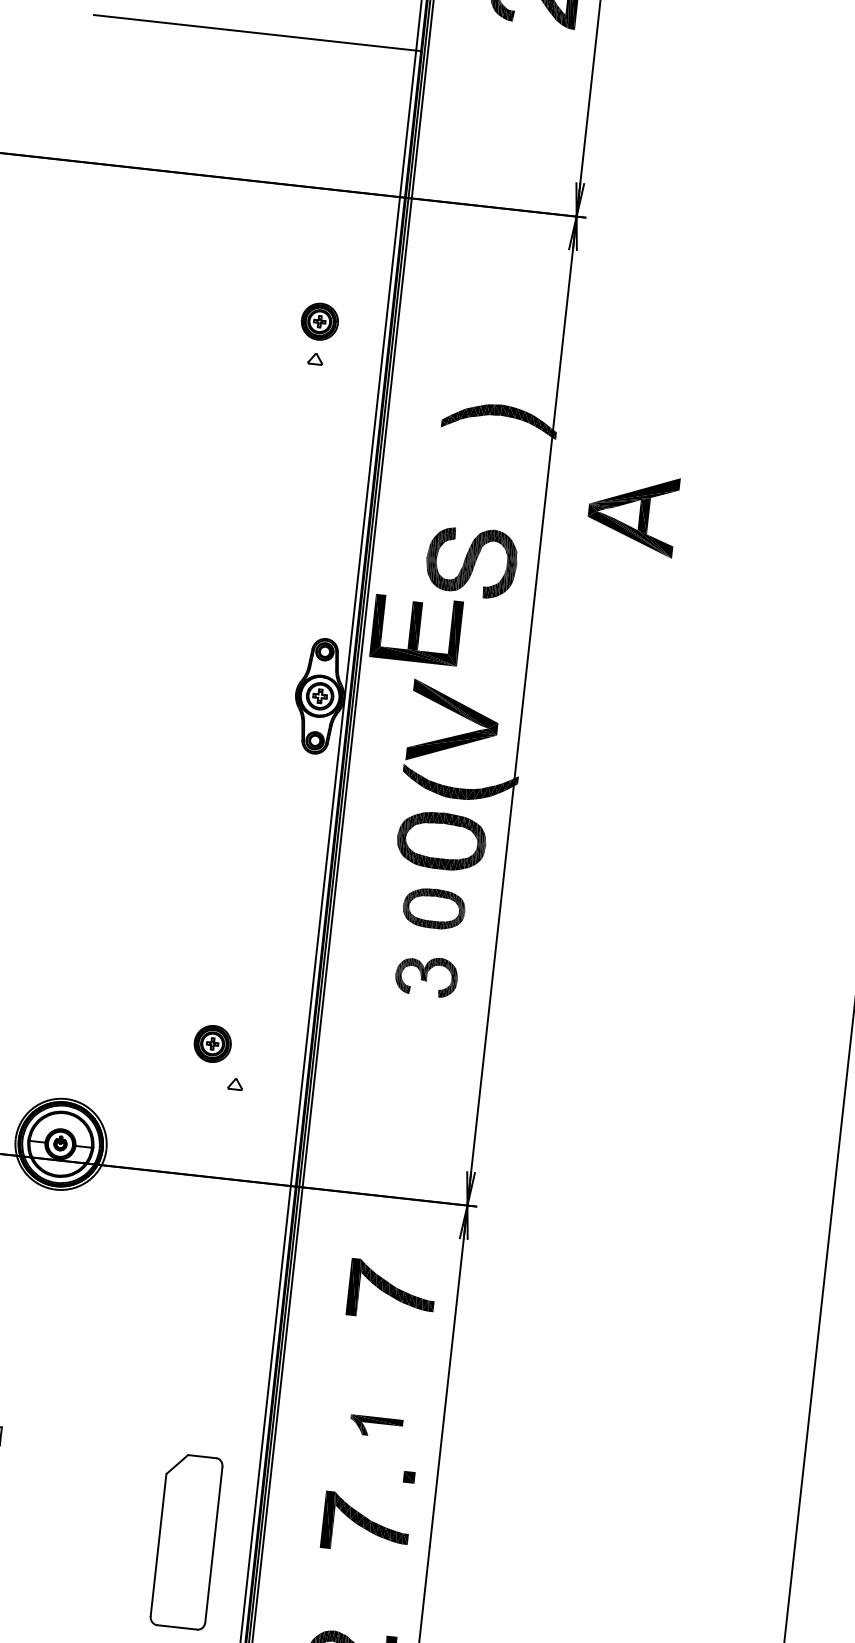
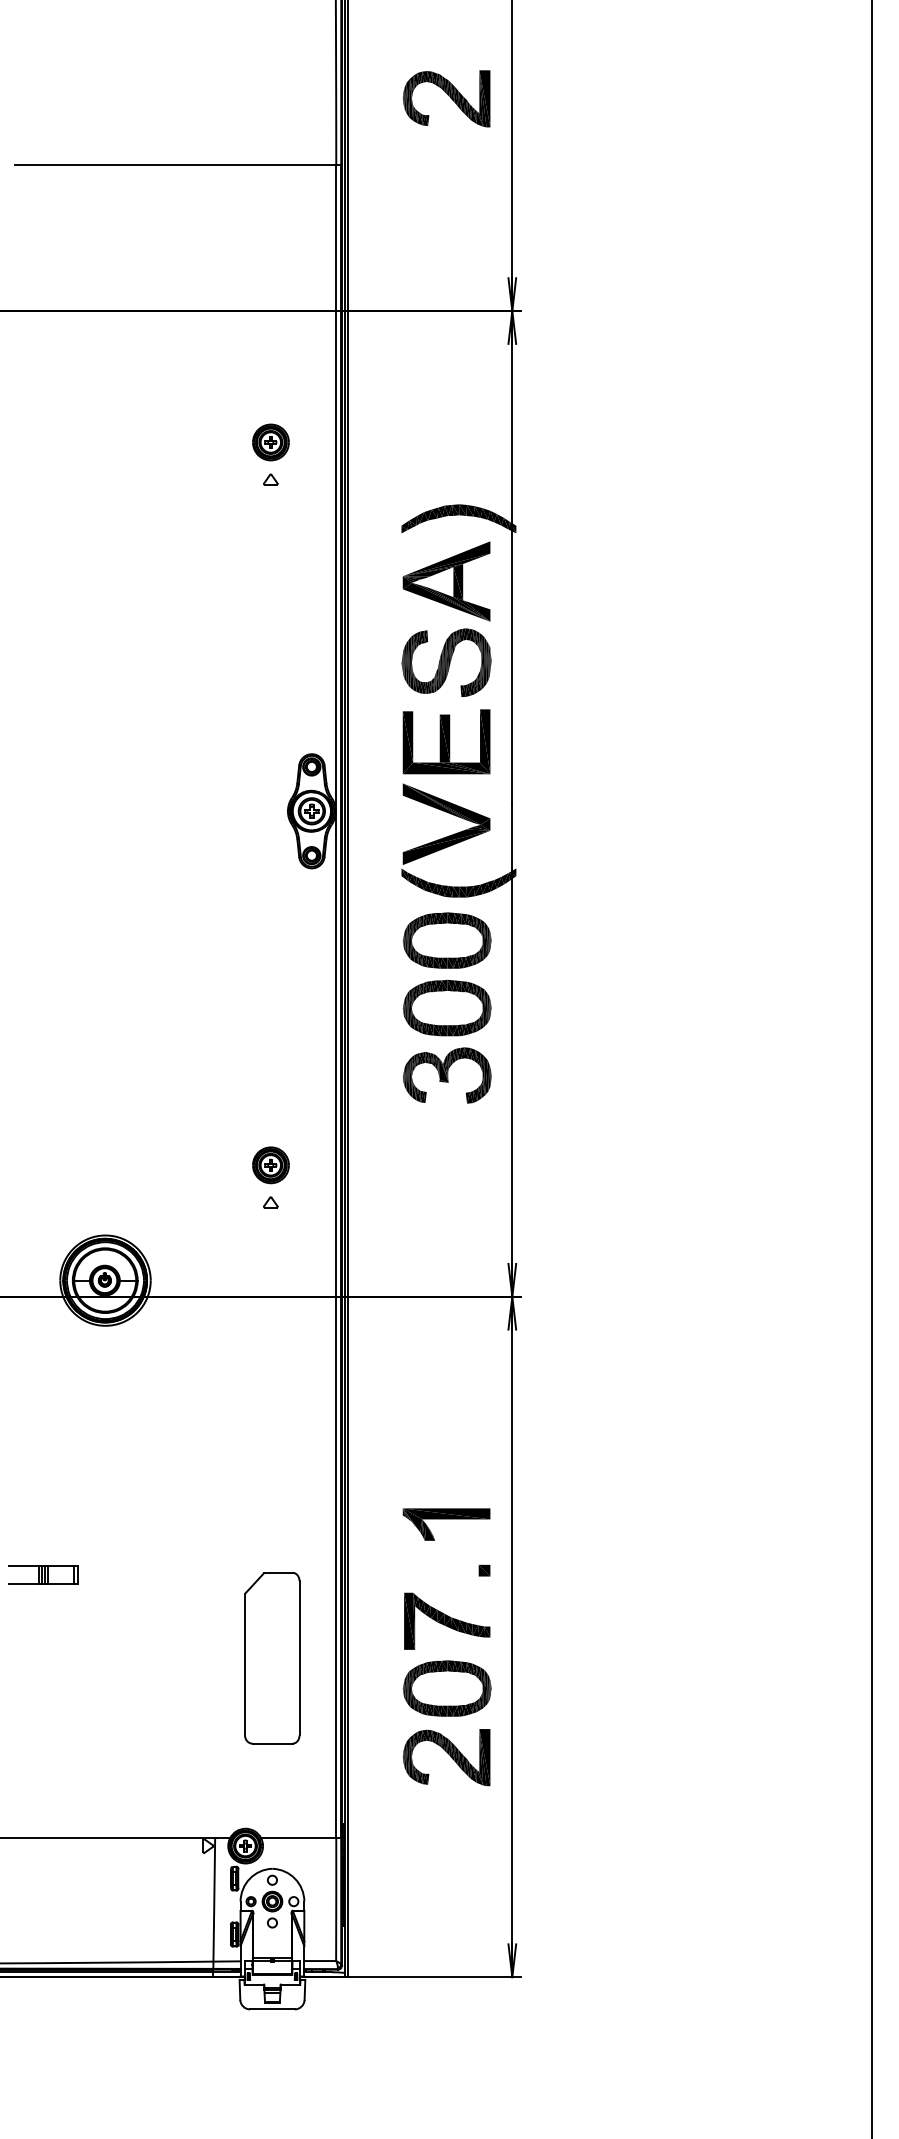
part: (632, 513) -> (446, 581), moved
part: (416, 628) -> (446, 741), moved
part: (433, 908) -> (446, 1007), size x1.43
part: (425, 976) -> (446, 1075), size x1.43
part: (212, 1044) -> (270, 1165), moved
part: (392, 1290) -> (447, 1388), removed
part: (376, 1426) -> (446, 1524), size x1.67
part: (358, 1591) -> (446, 1688), added

